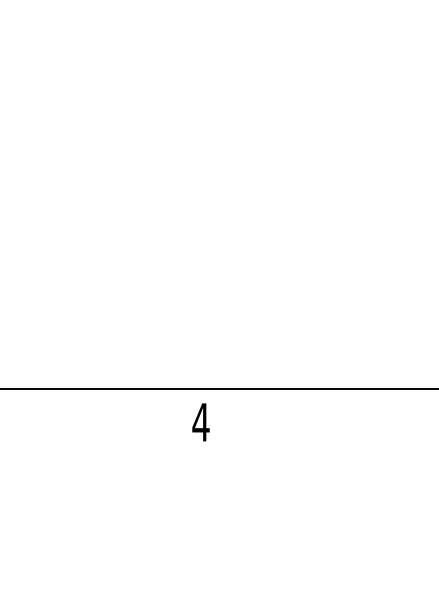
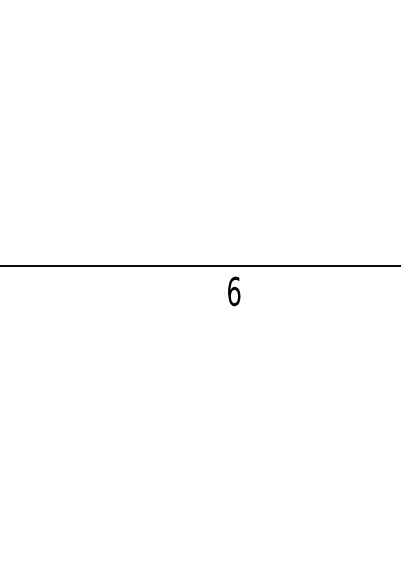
text: (200, 422) -> (233, 291), 4 -> 6

